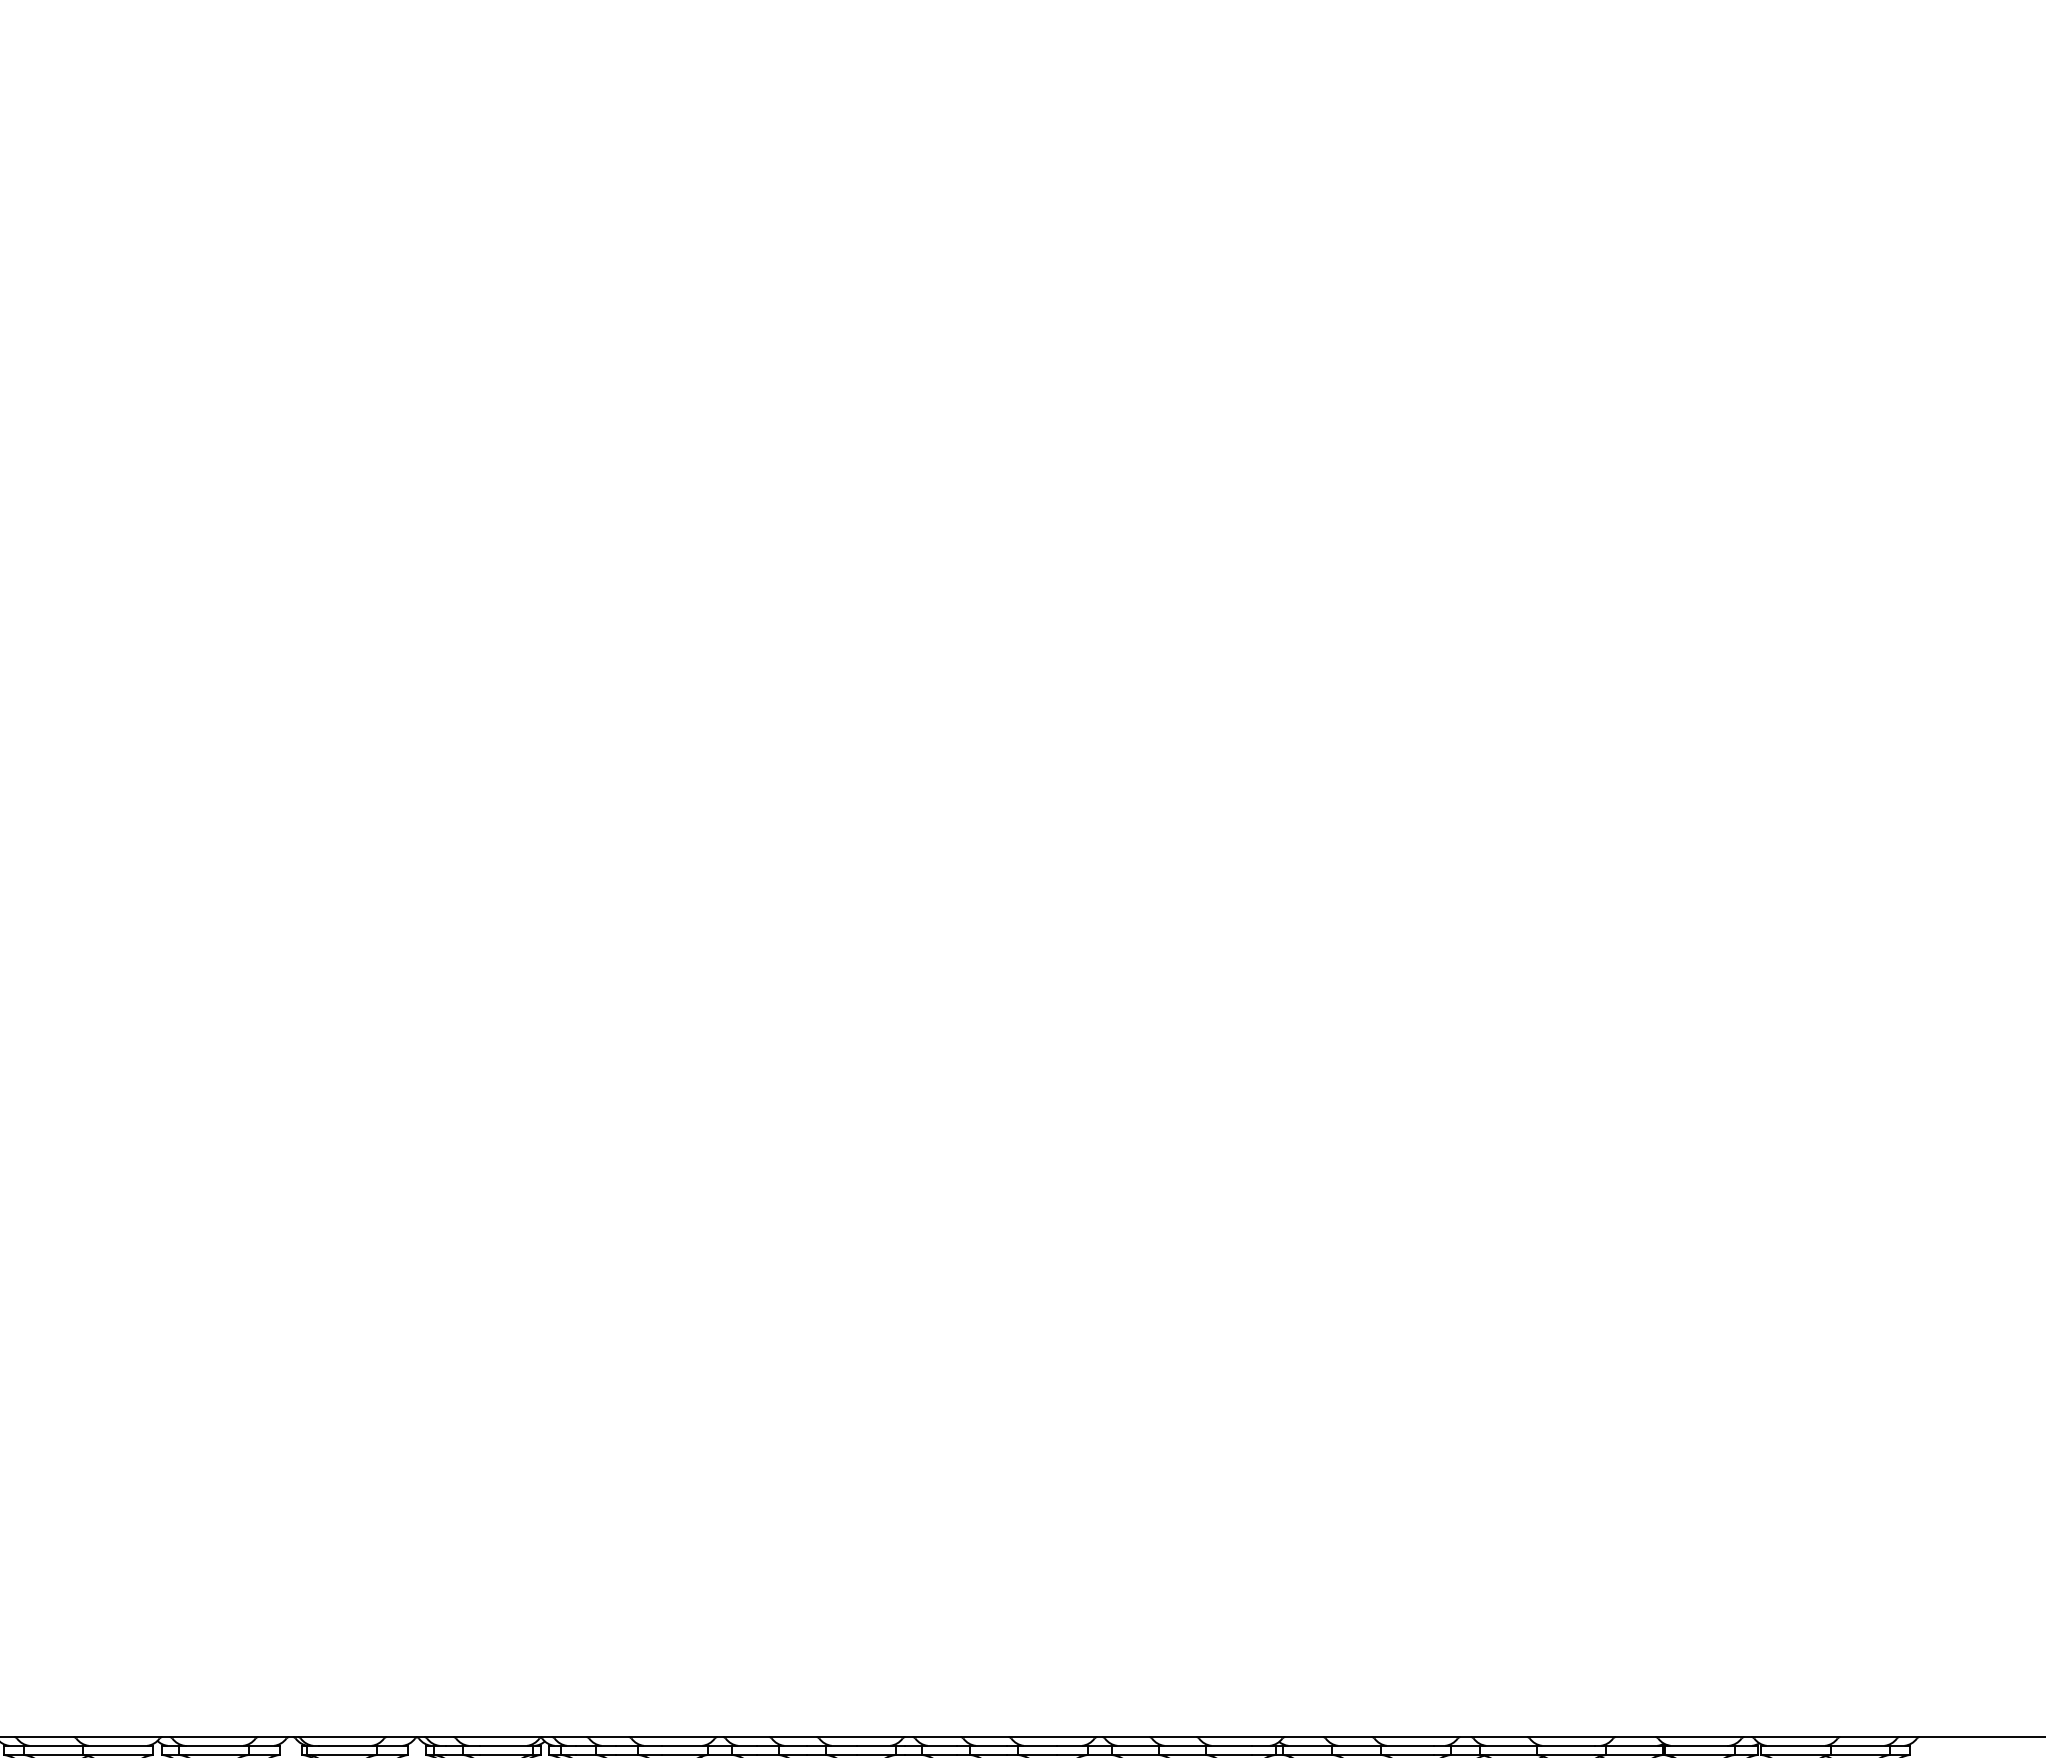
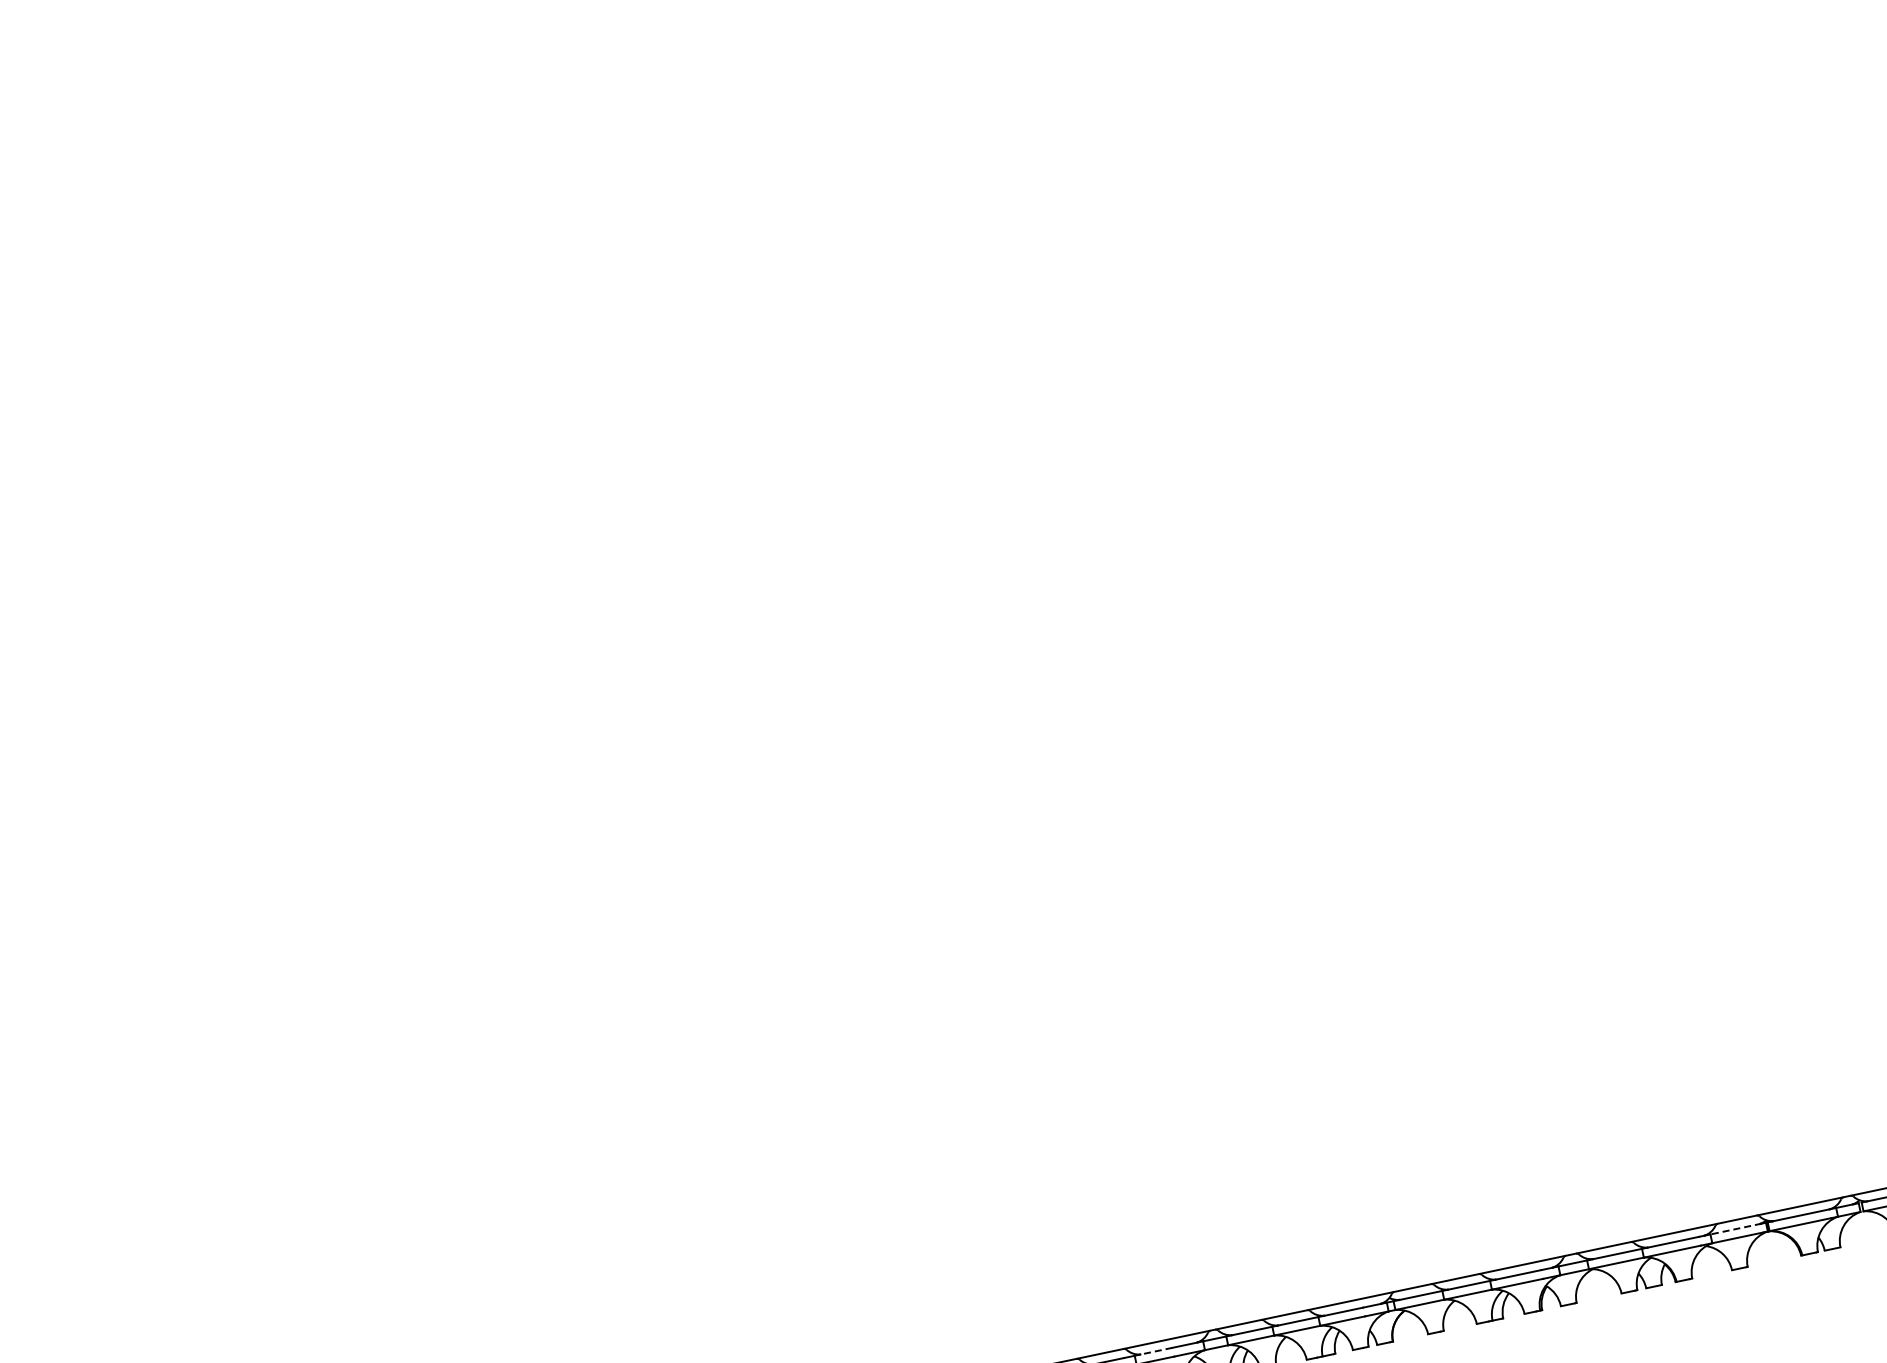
line: (1036, 1745) -> (1152, 1351), solid -> dashed
line: (1632, 1745) -> (1735, 1228), solid -> dashed

